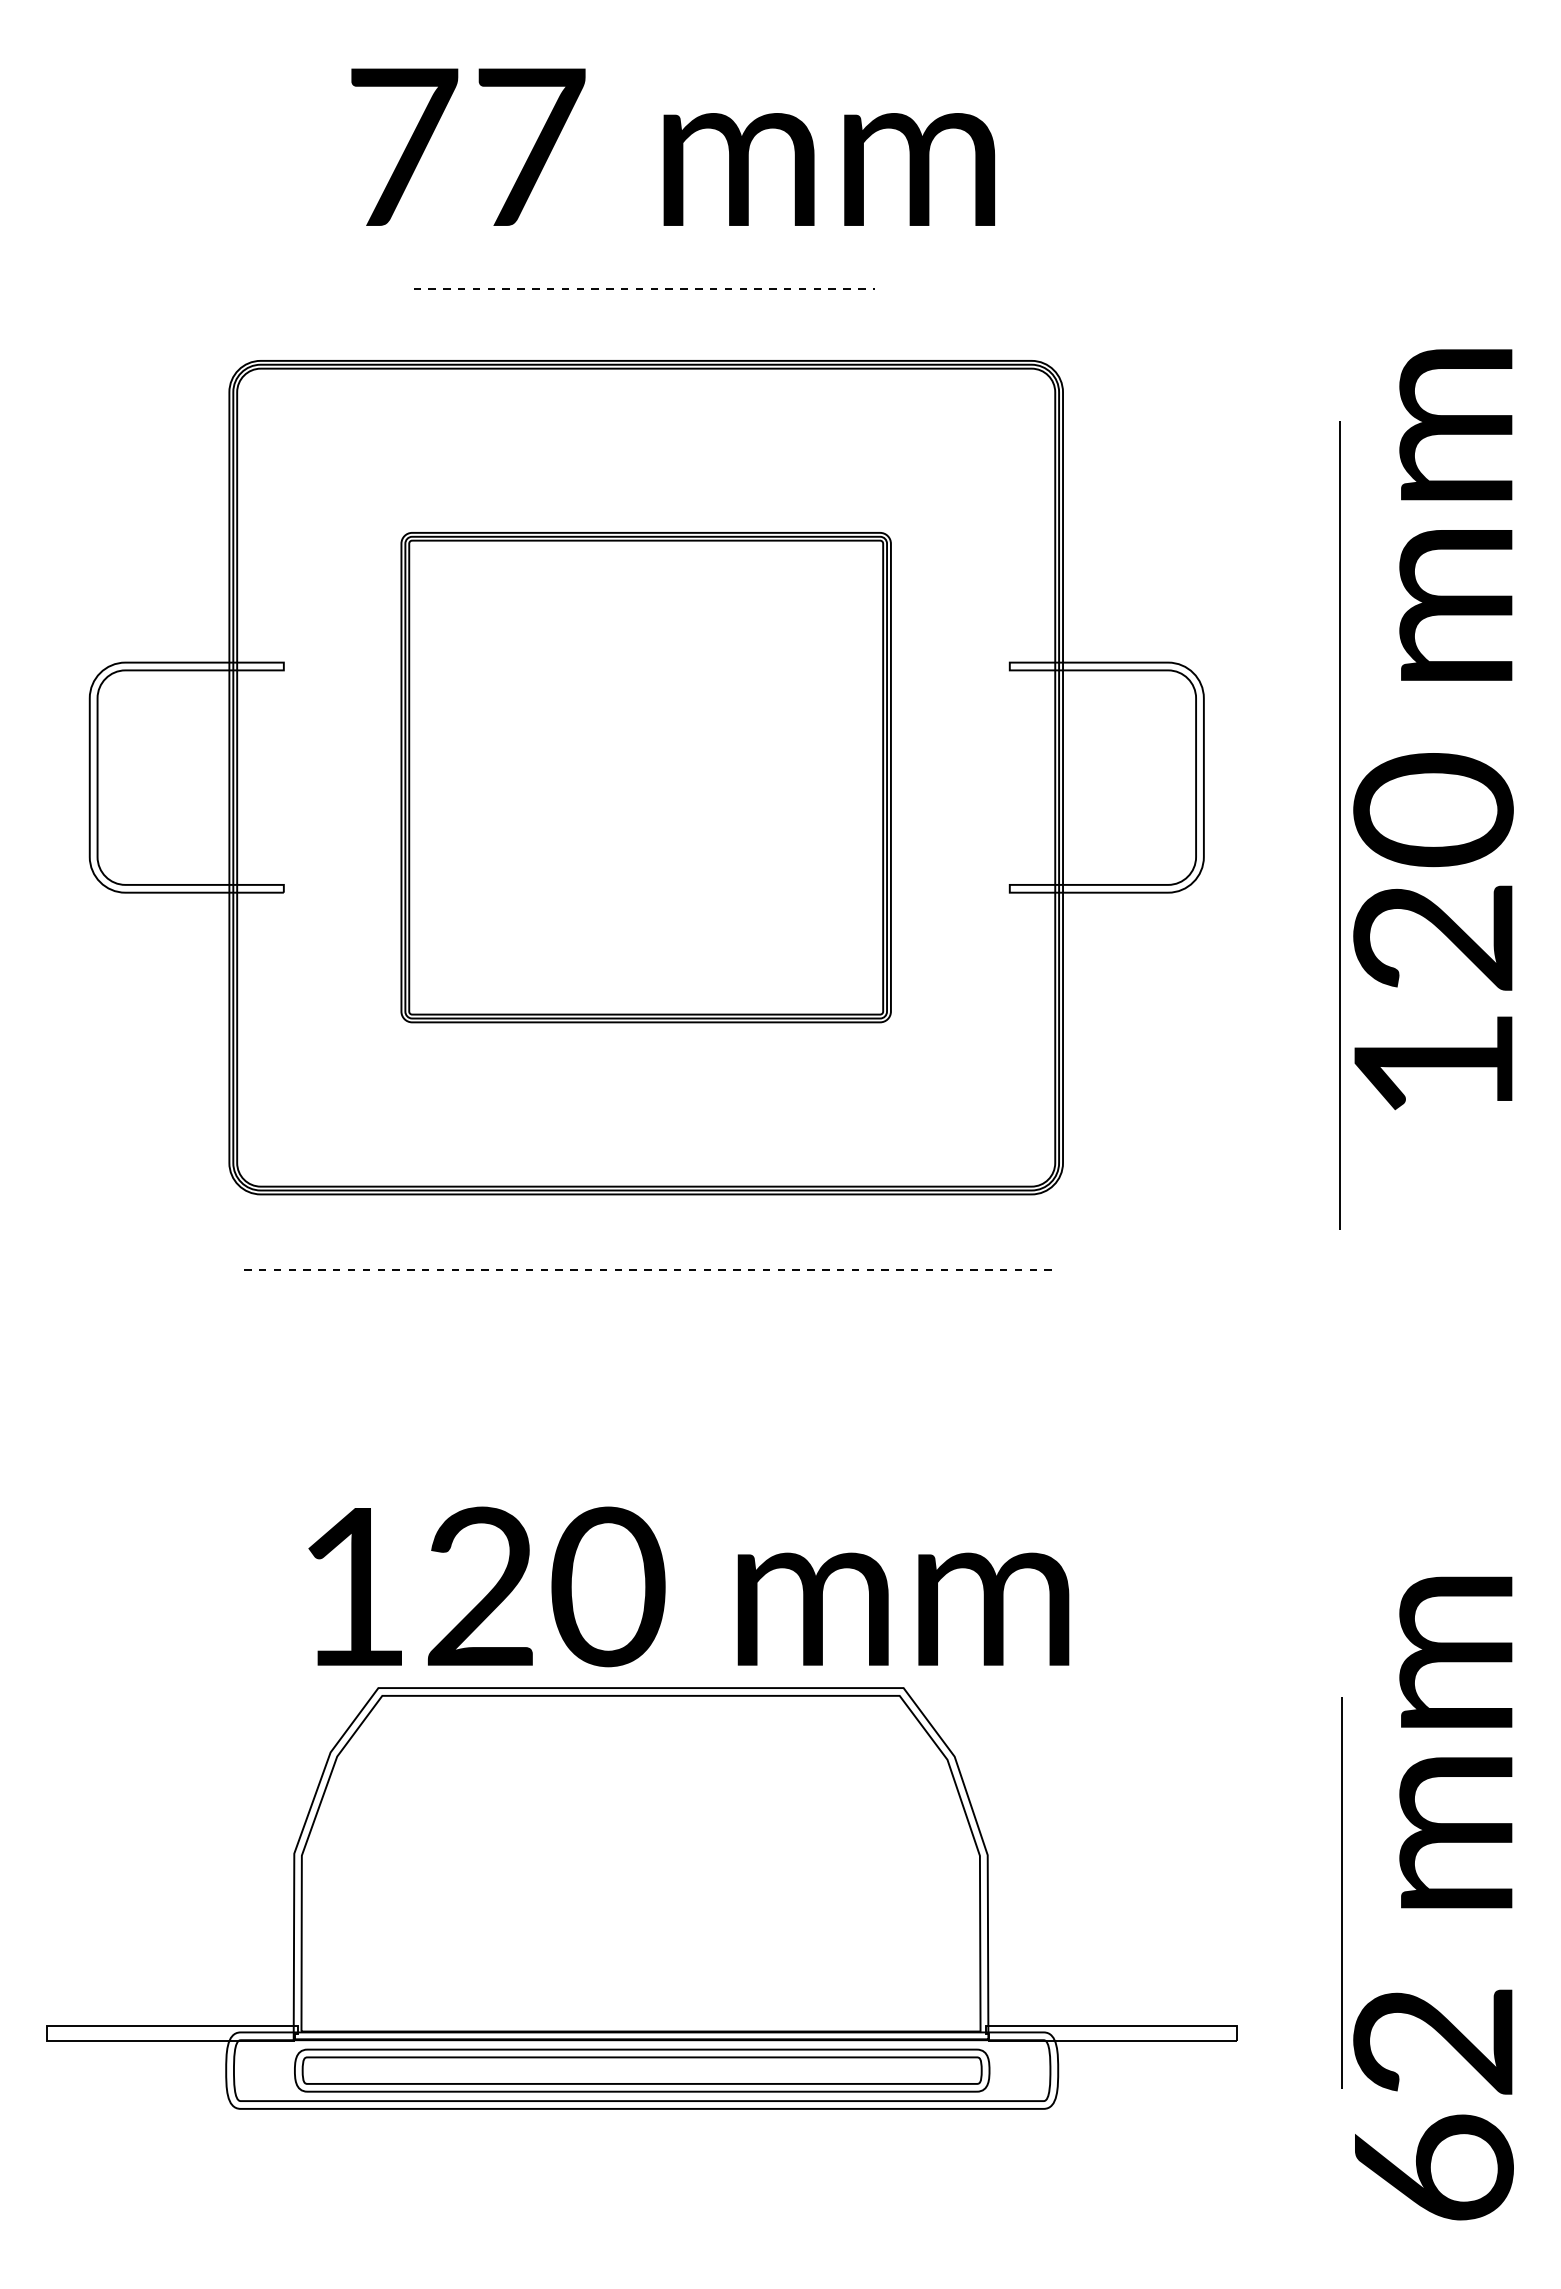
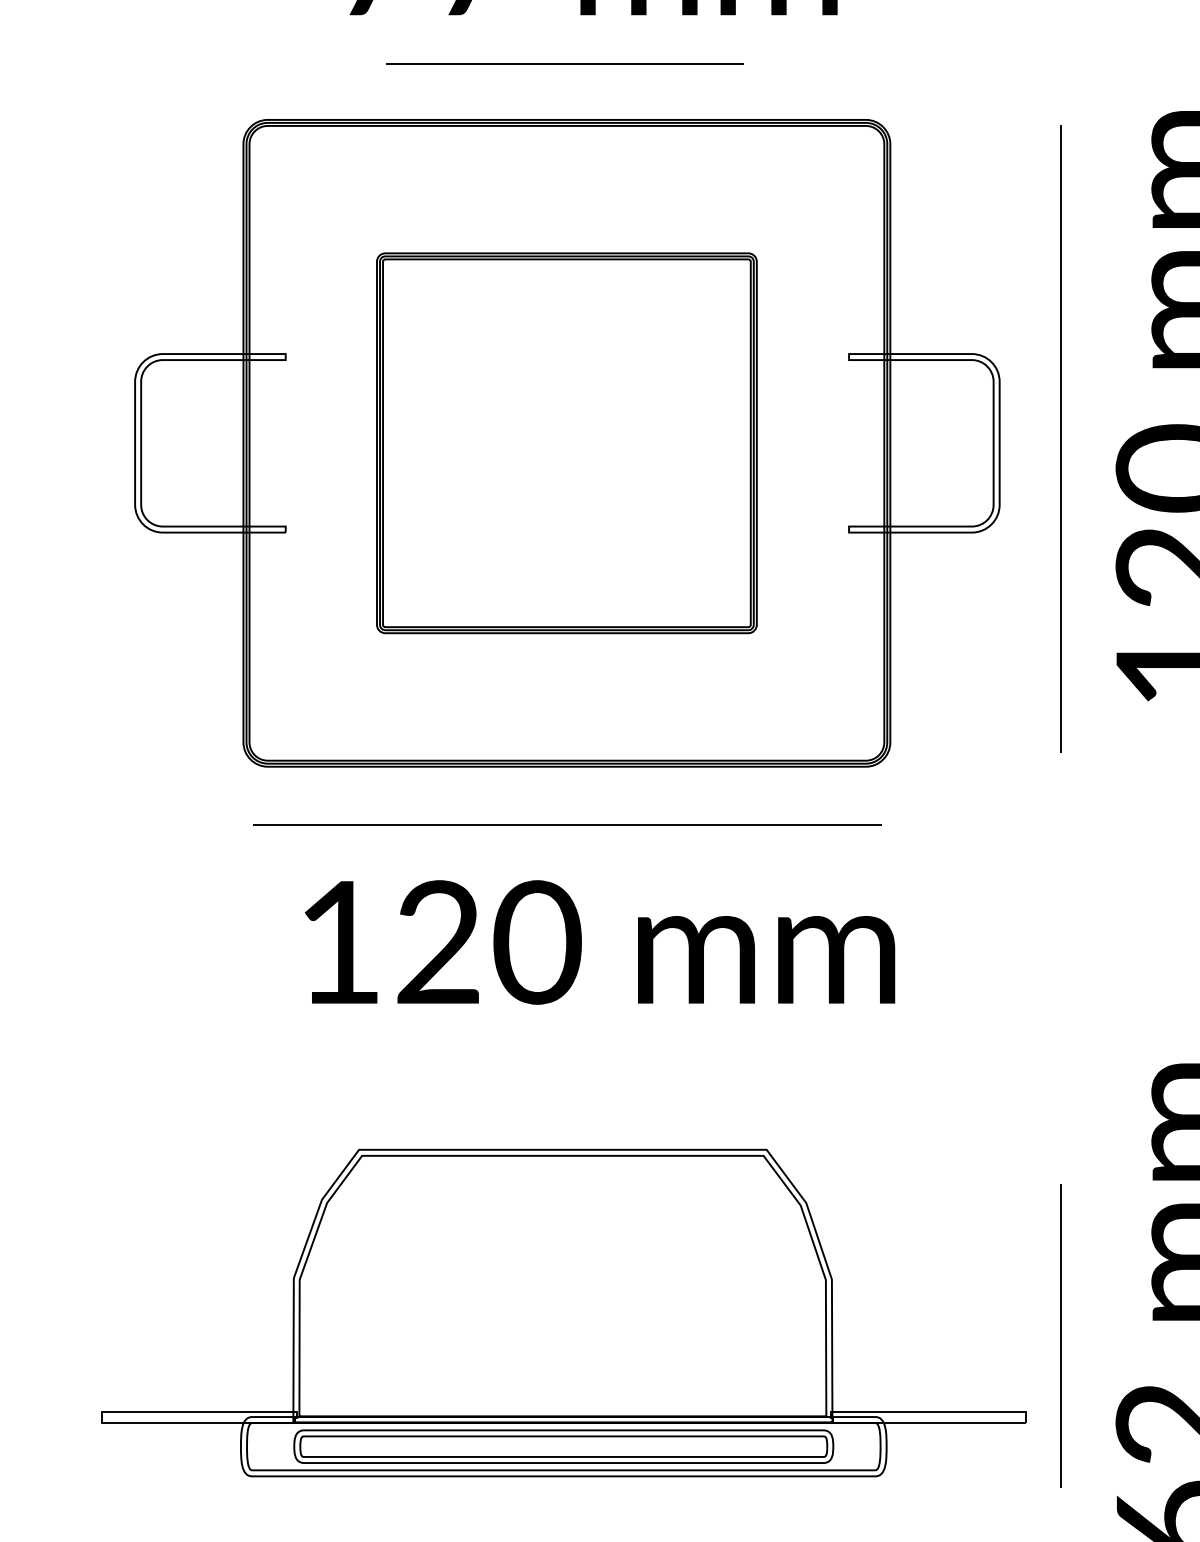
line: (644, 289) -> (565, 64), dashed -> solid
line: (1339, 825) -> (1059, 438), moved
line: (646, 1269) -> (567, 824), dashed -> solid
text: (688, 1586) -> (599, 942), moved
line: (1341, 1892) -> (1059, 1335), moved

